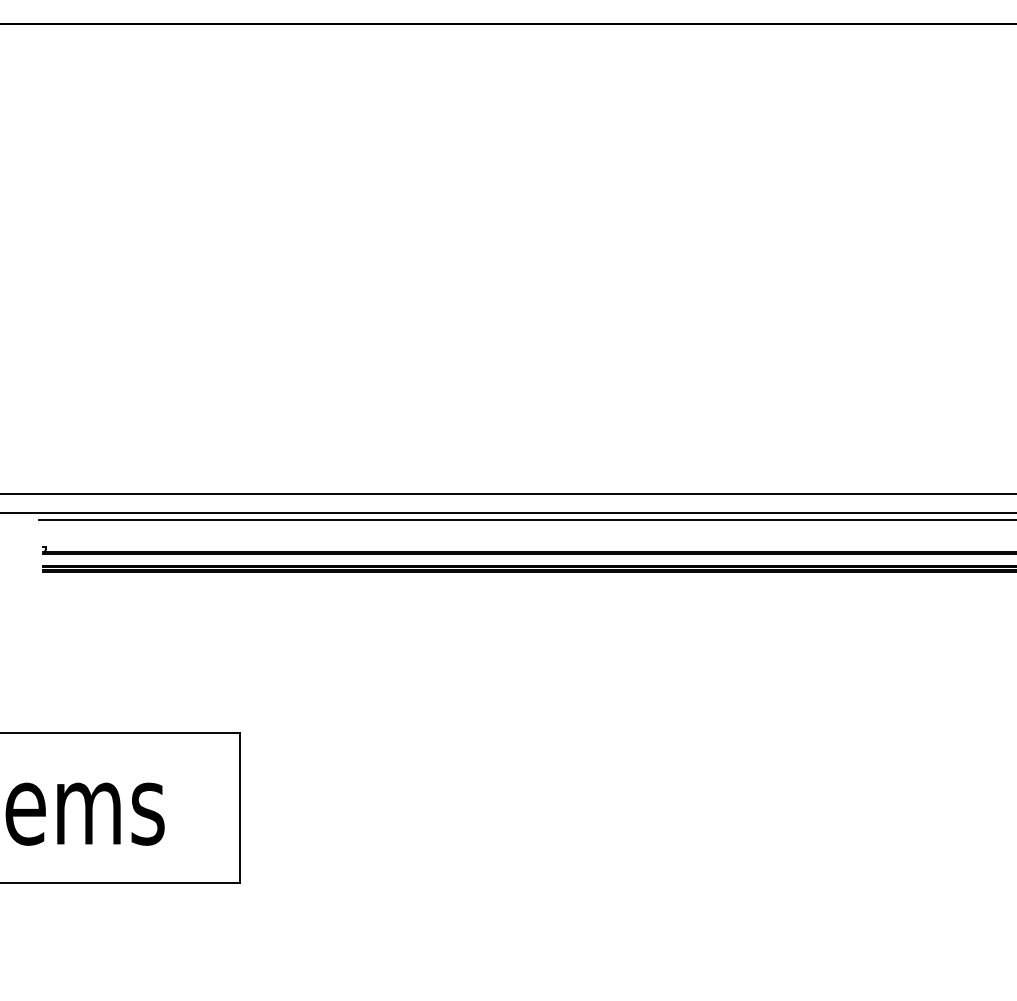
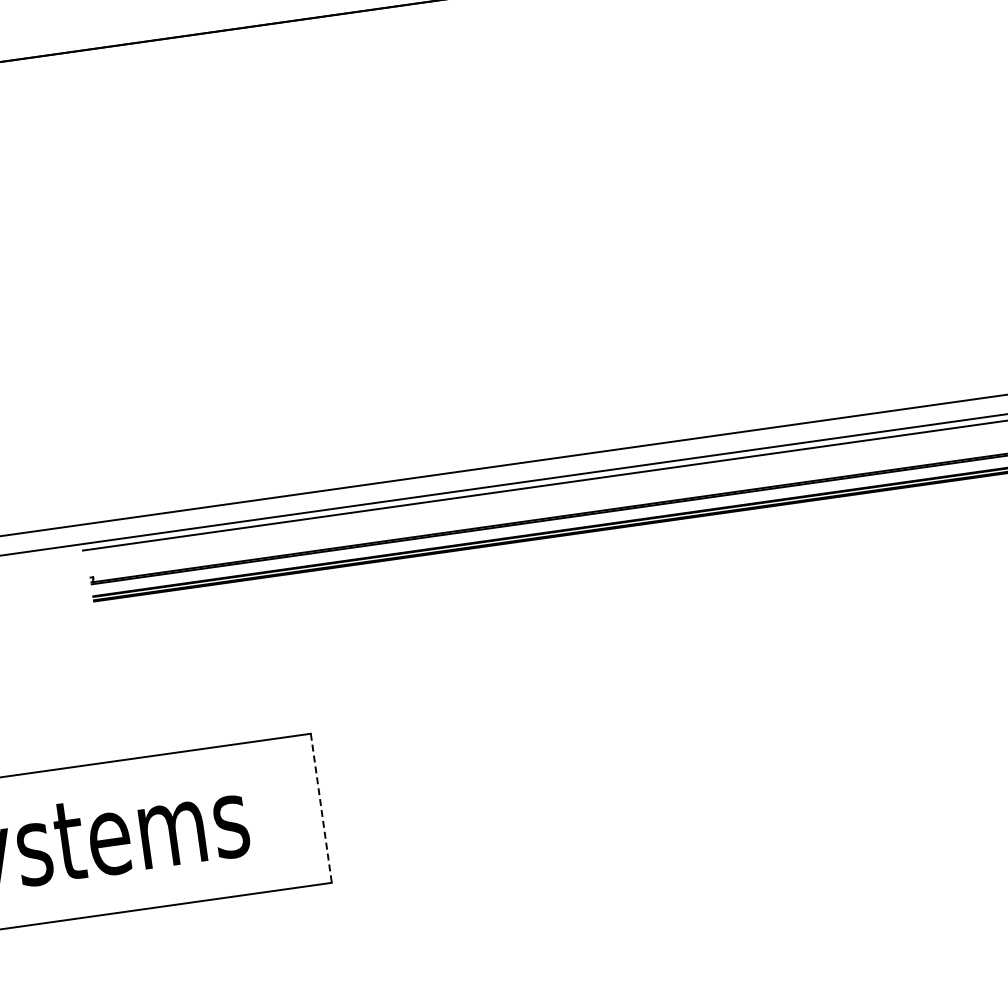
line: (239, 808) -> (321, 808), solid -> dashed

